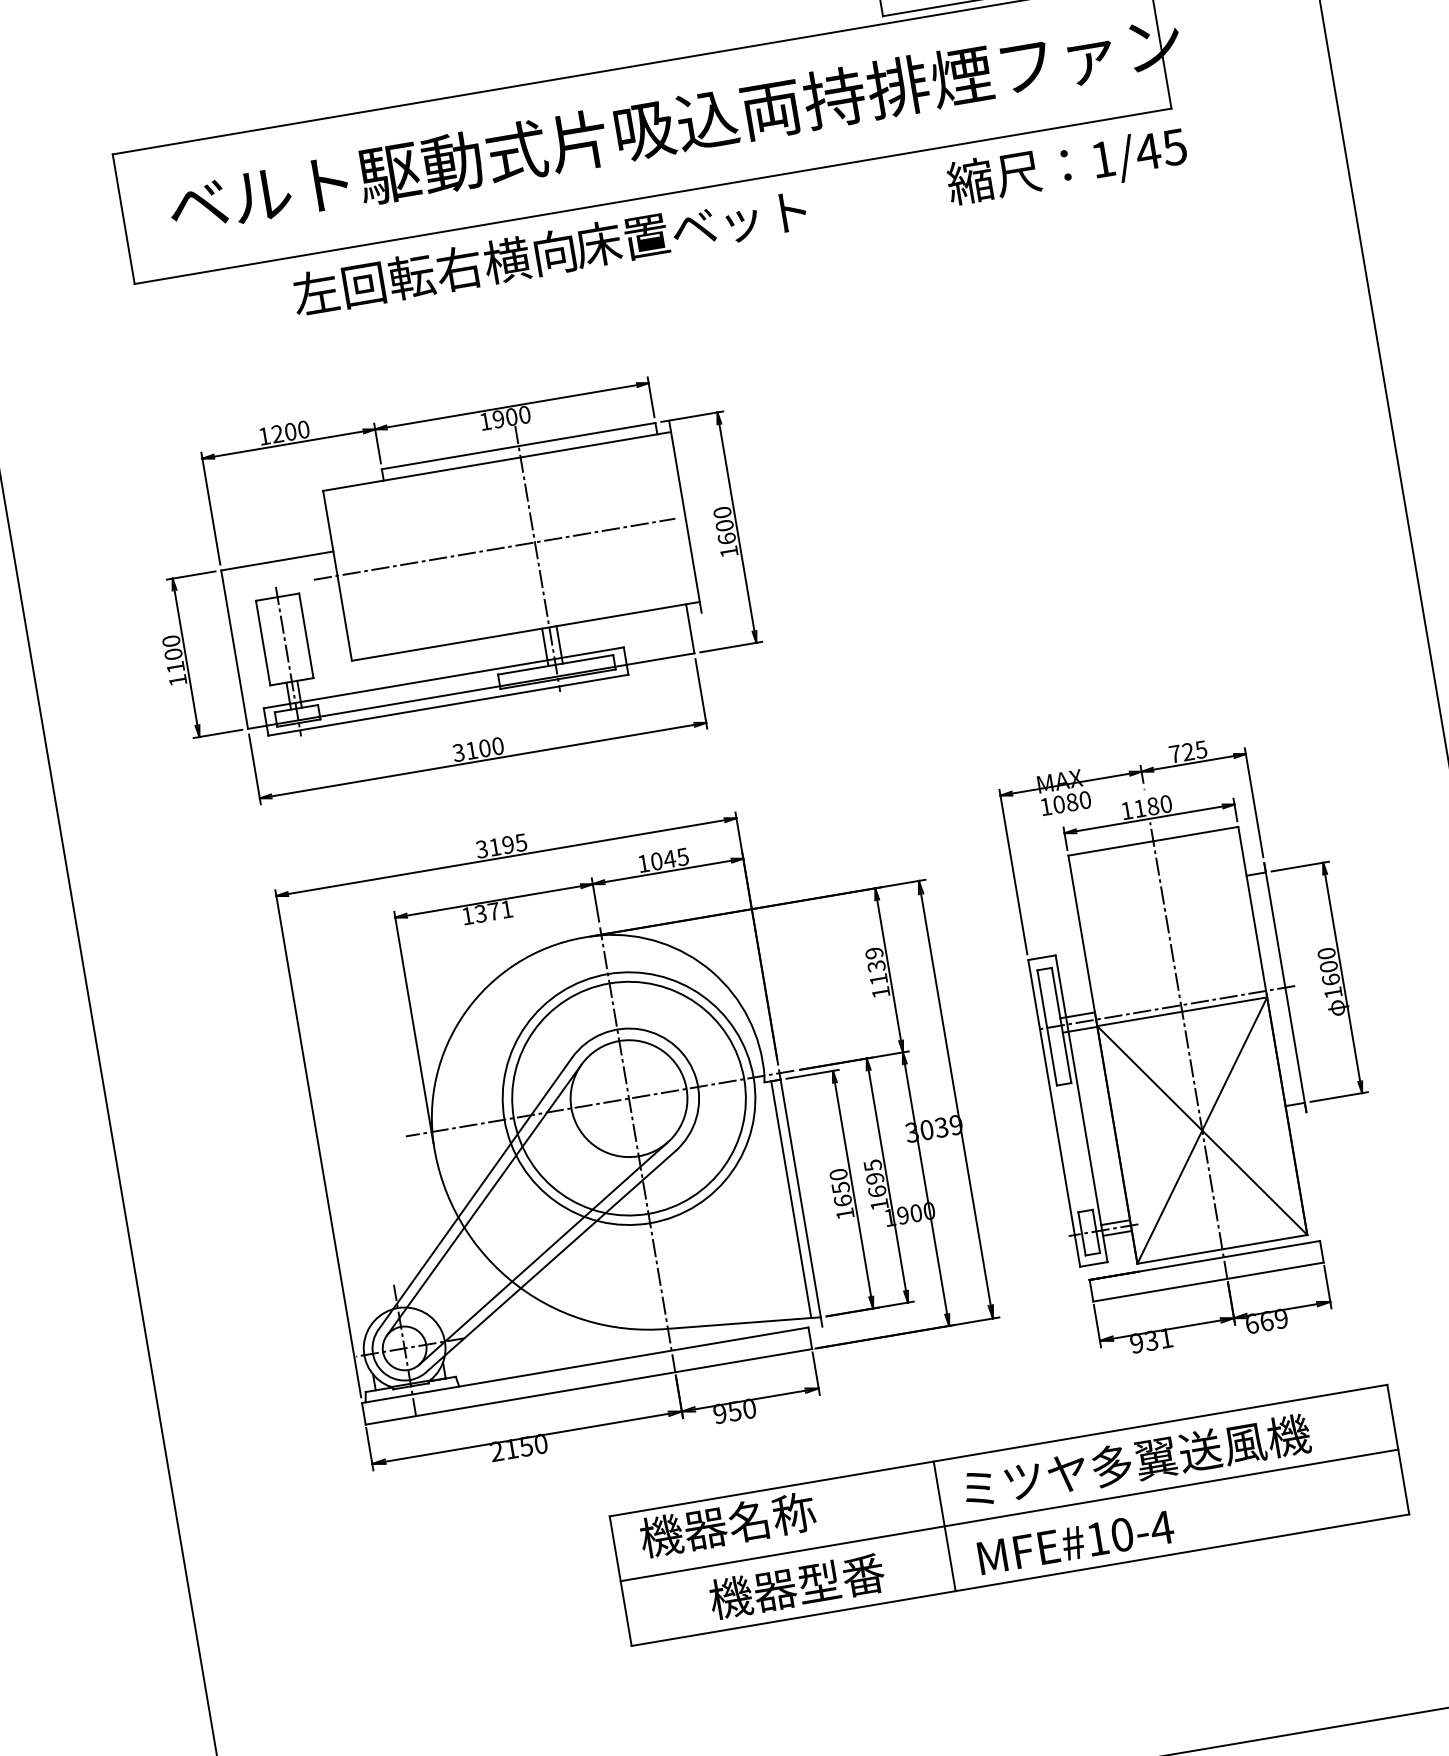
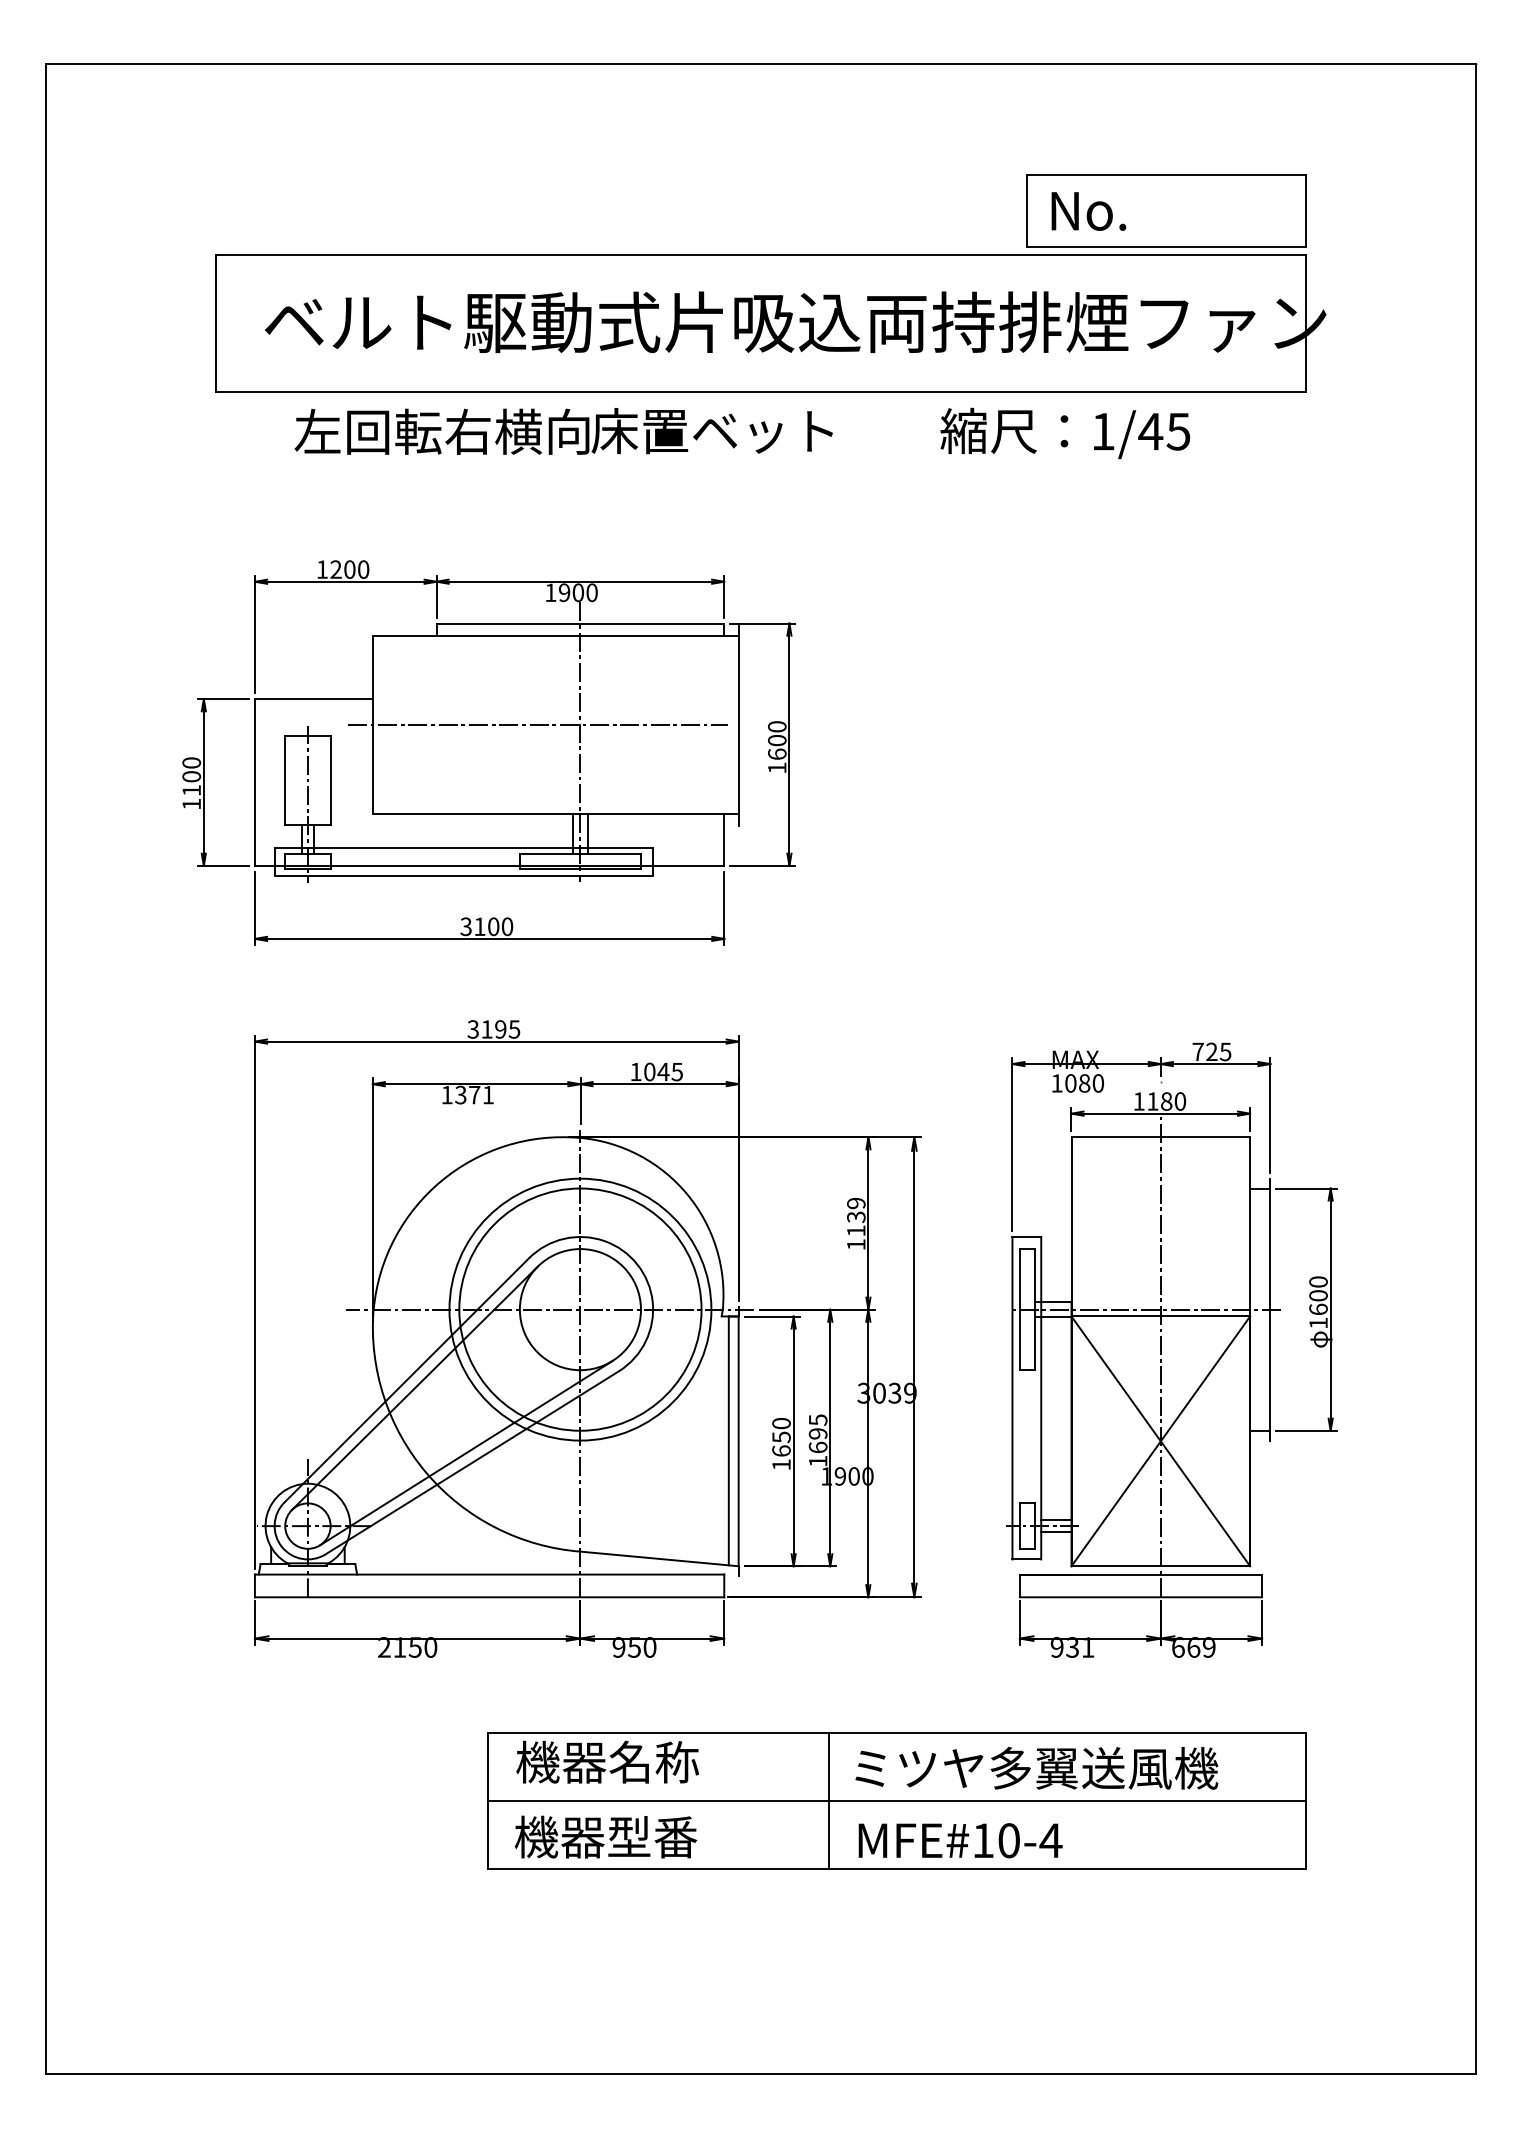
text: (1067, 166) -> (1065, 432), moved
text: (549, 252) -> (563, 431), moved
text: (796, 1585) -> (605, 1836), moved

